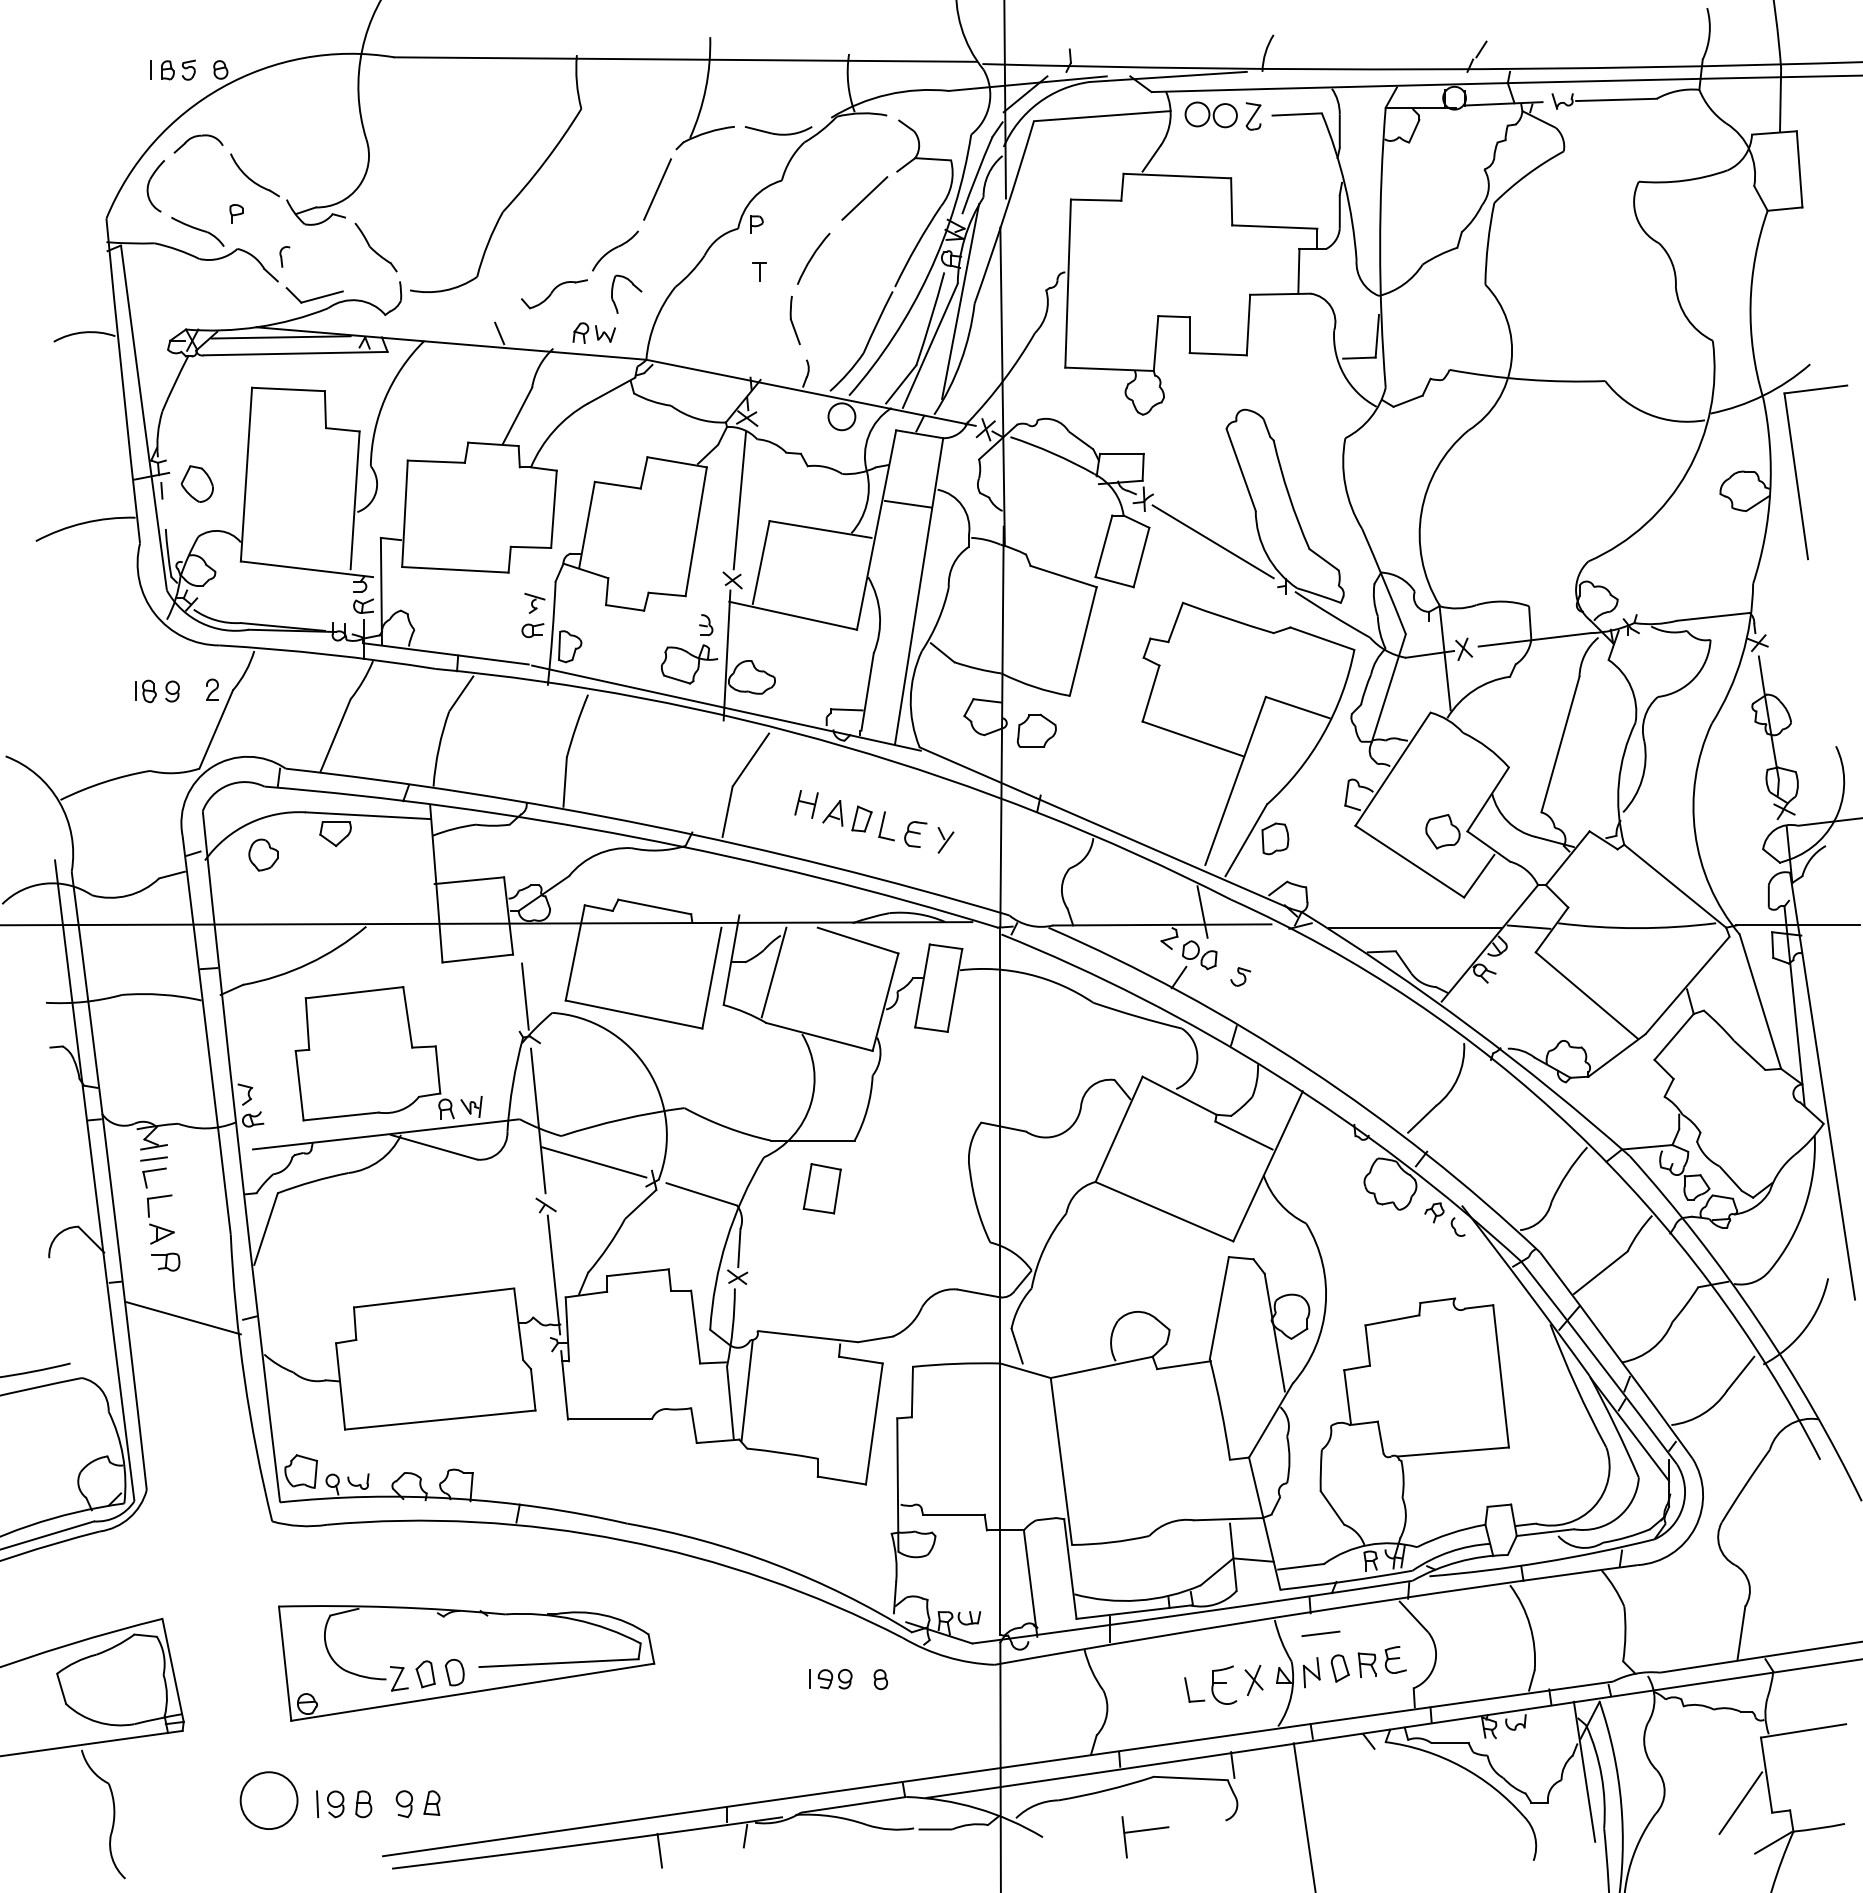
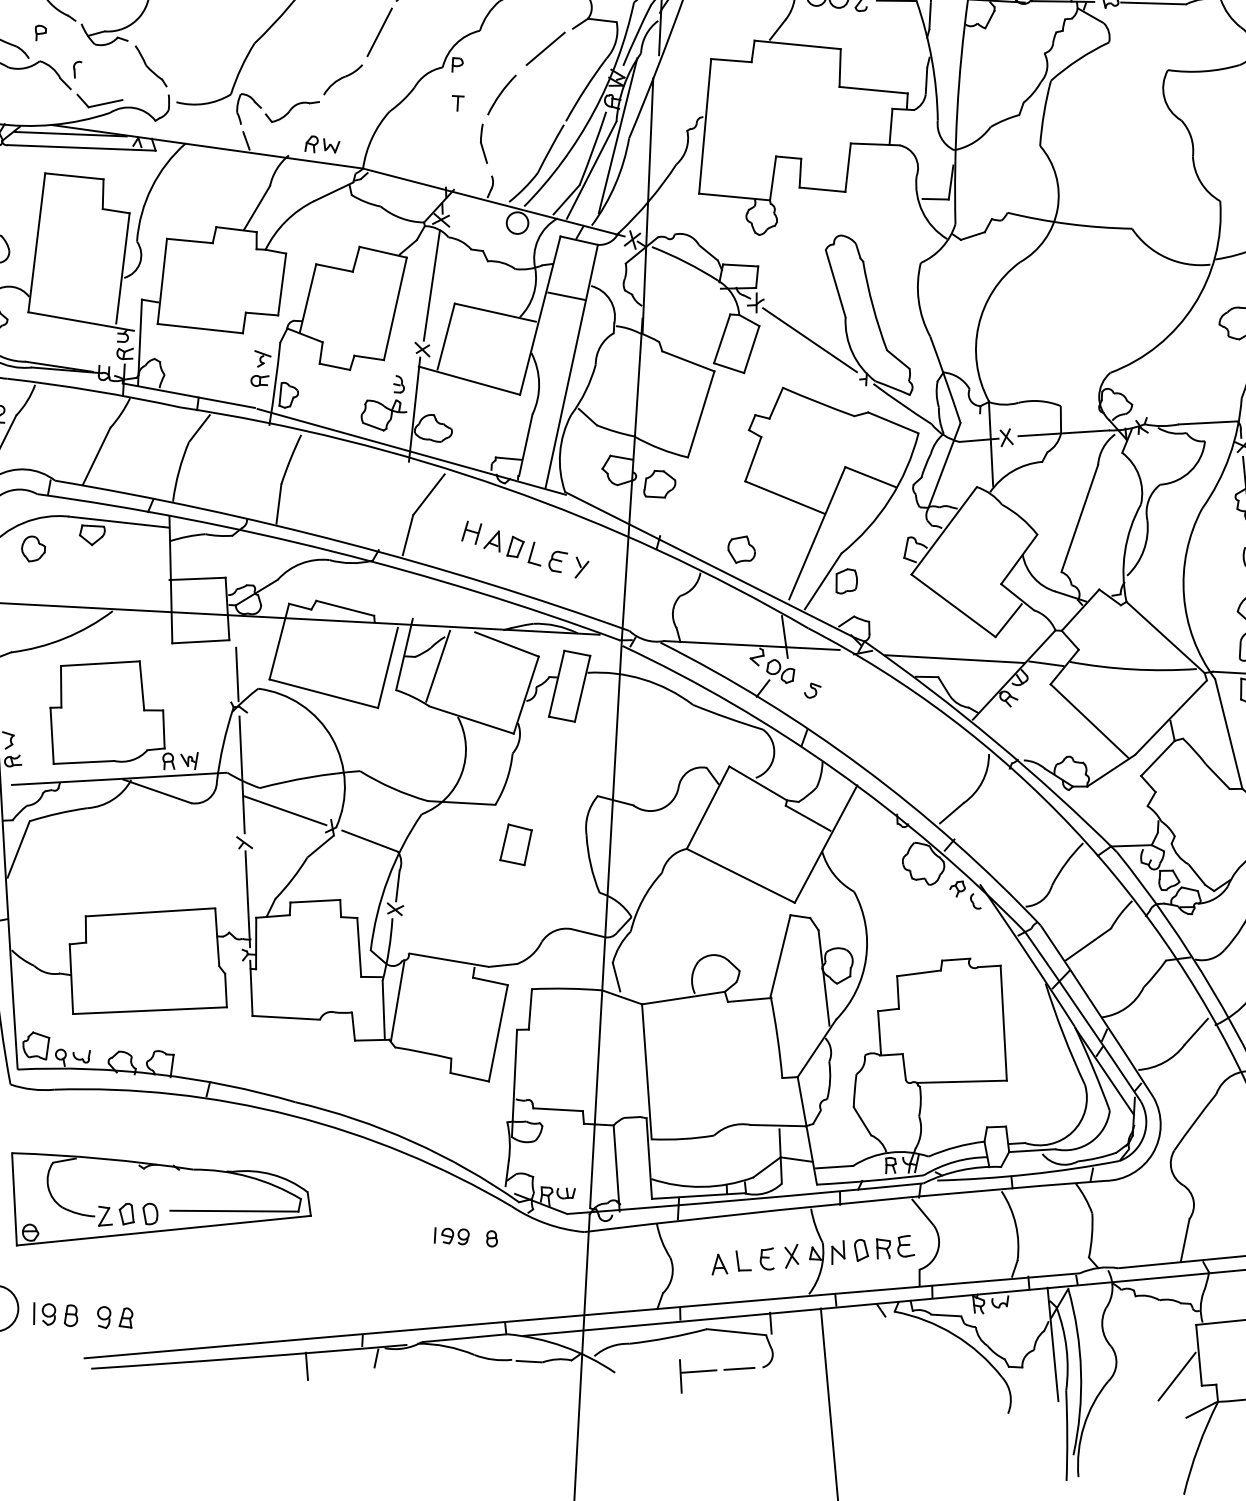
part: (632, 285) -> (254, 102), moved
part: (1442, 831) -> (741, 549), moved
part: (821, 1188) -> (515, 844), moved
line: (1320, 1633) -> (739, 1368), moved
part: (1224, 1684) -> (767, 1258), size x0.71
part: (1166, 1695) -> (720, 1264), added

